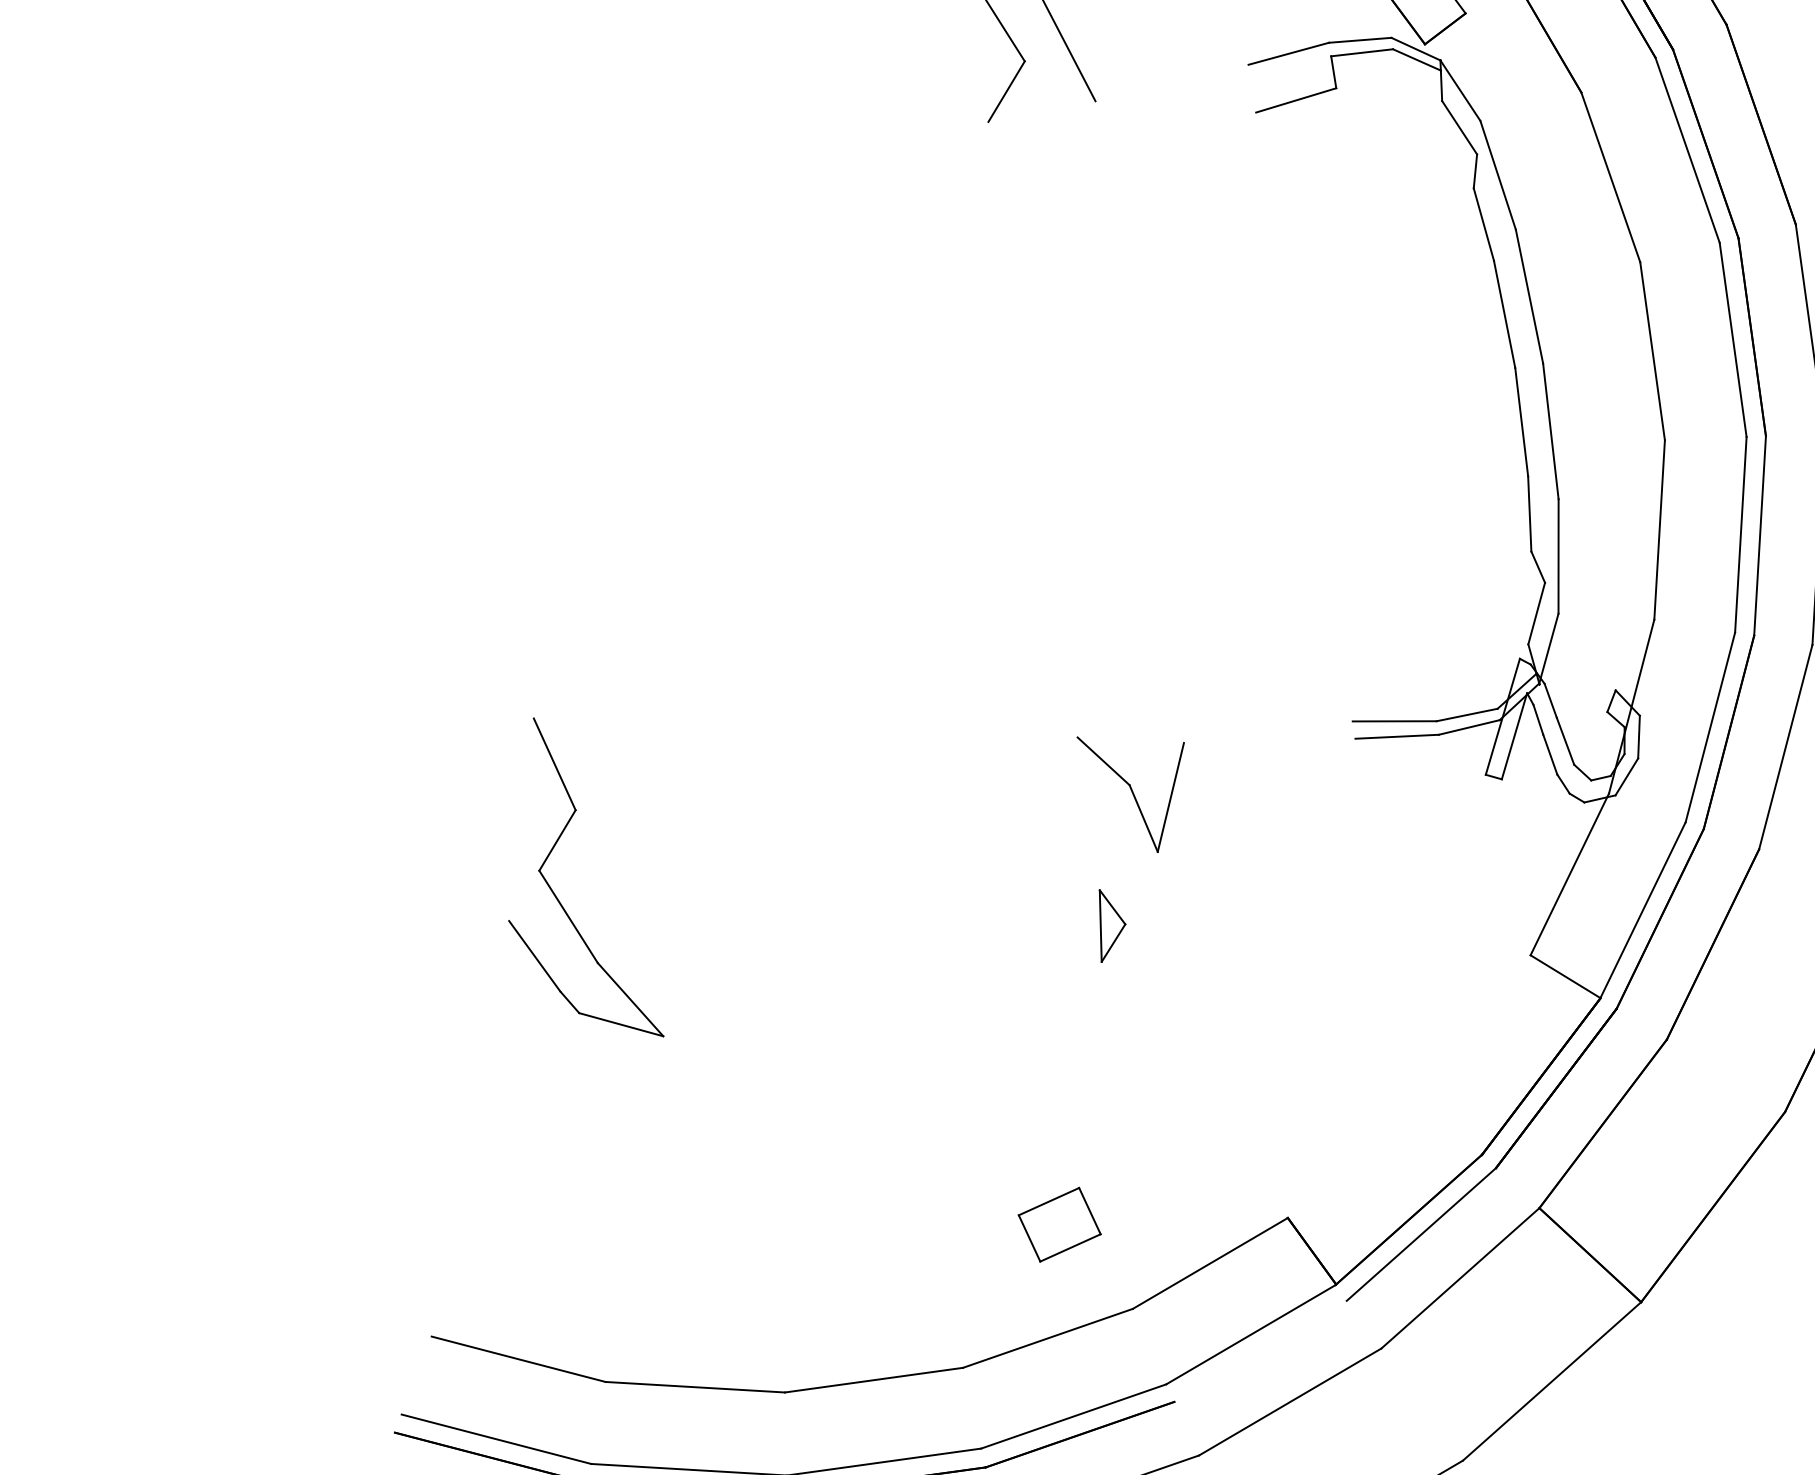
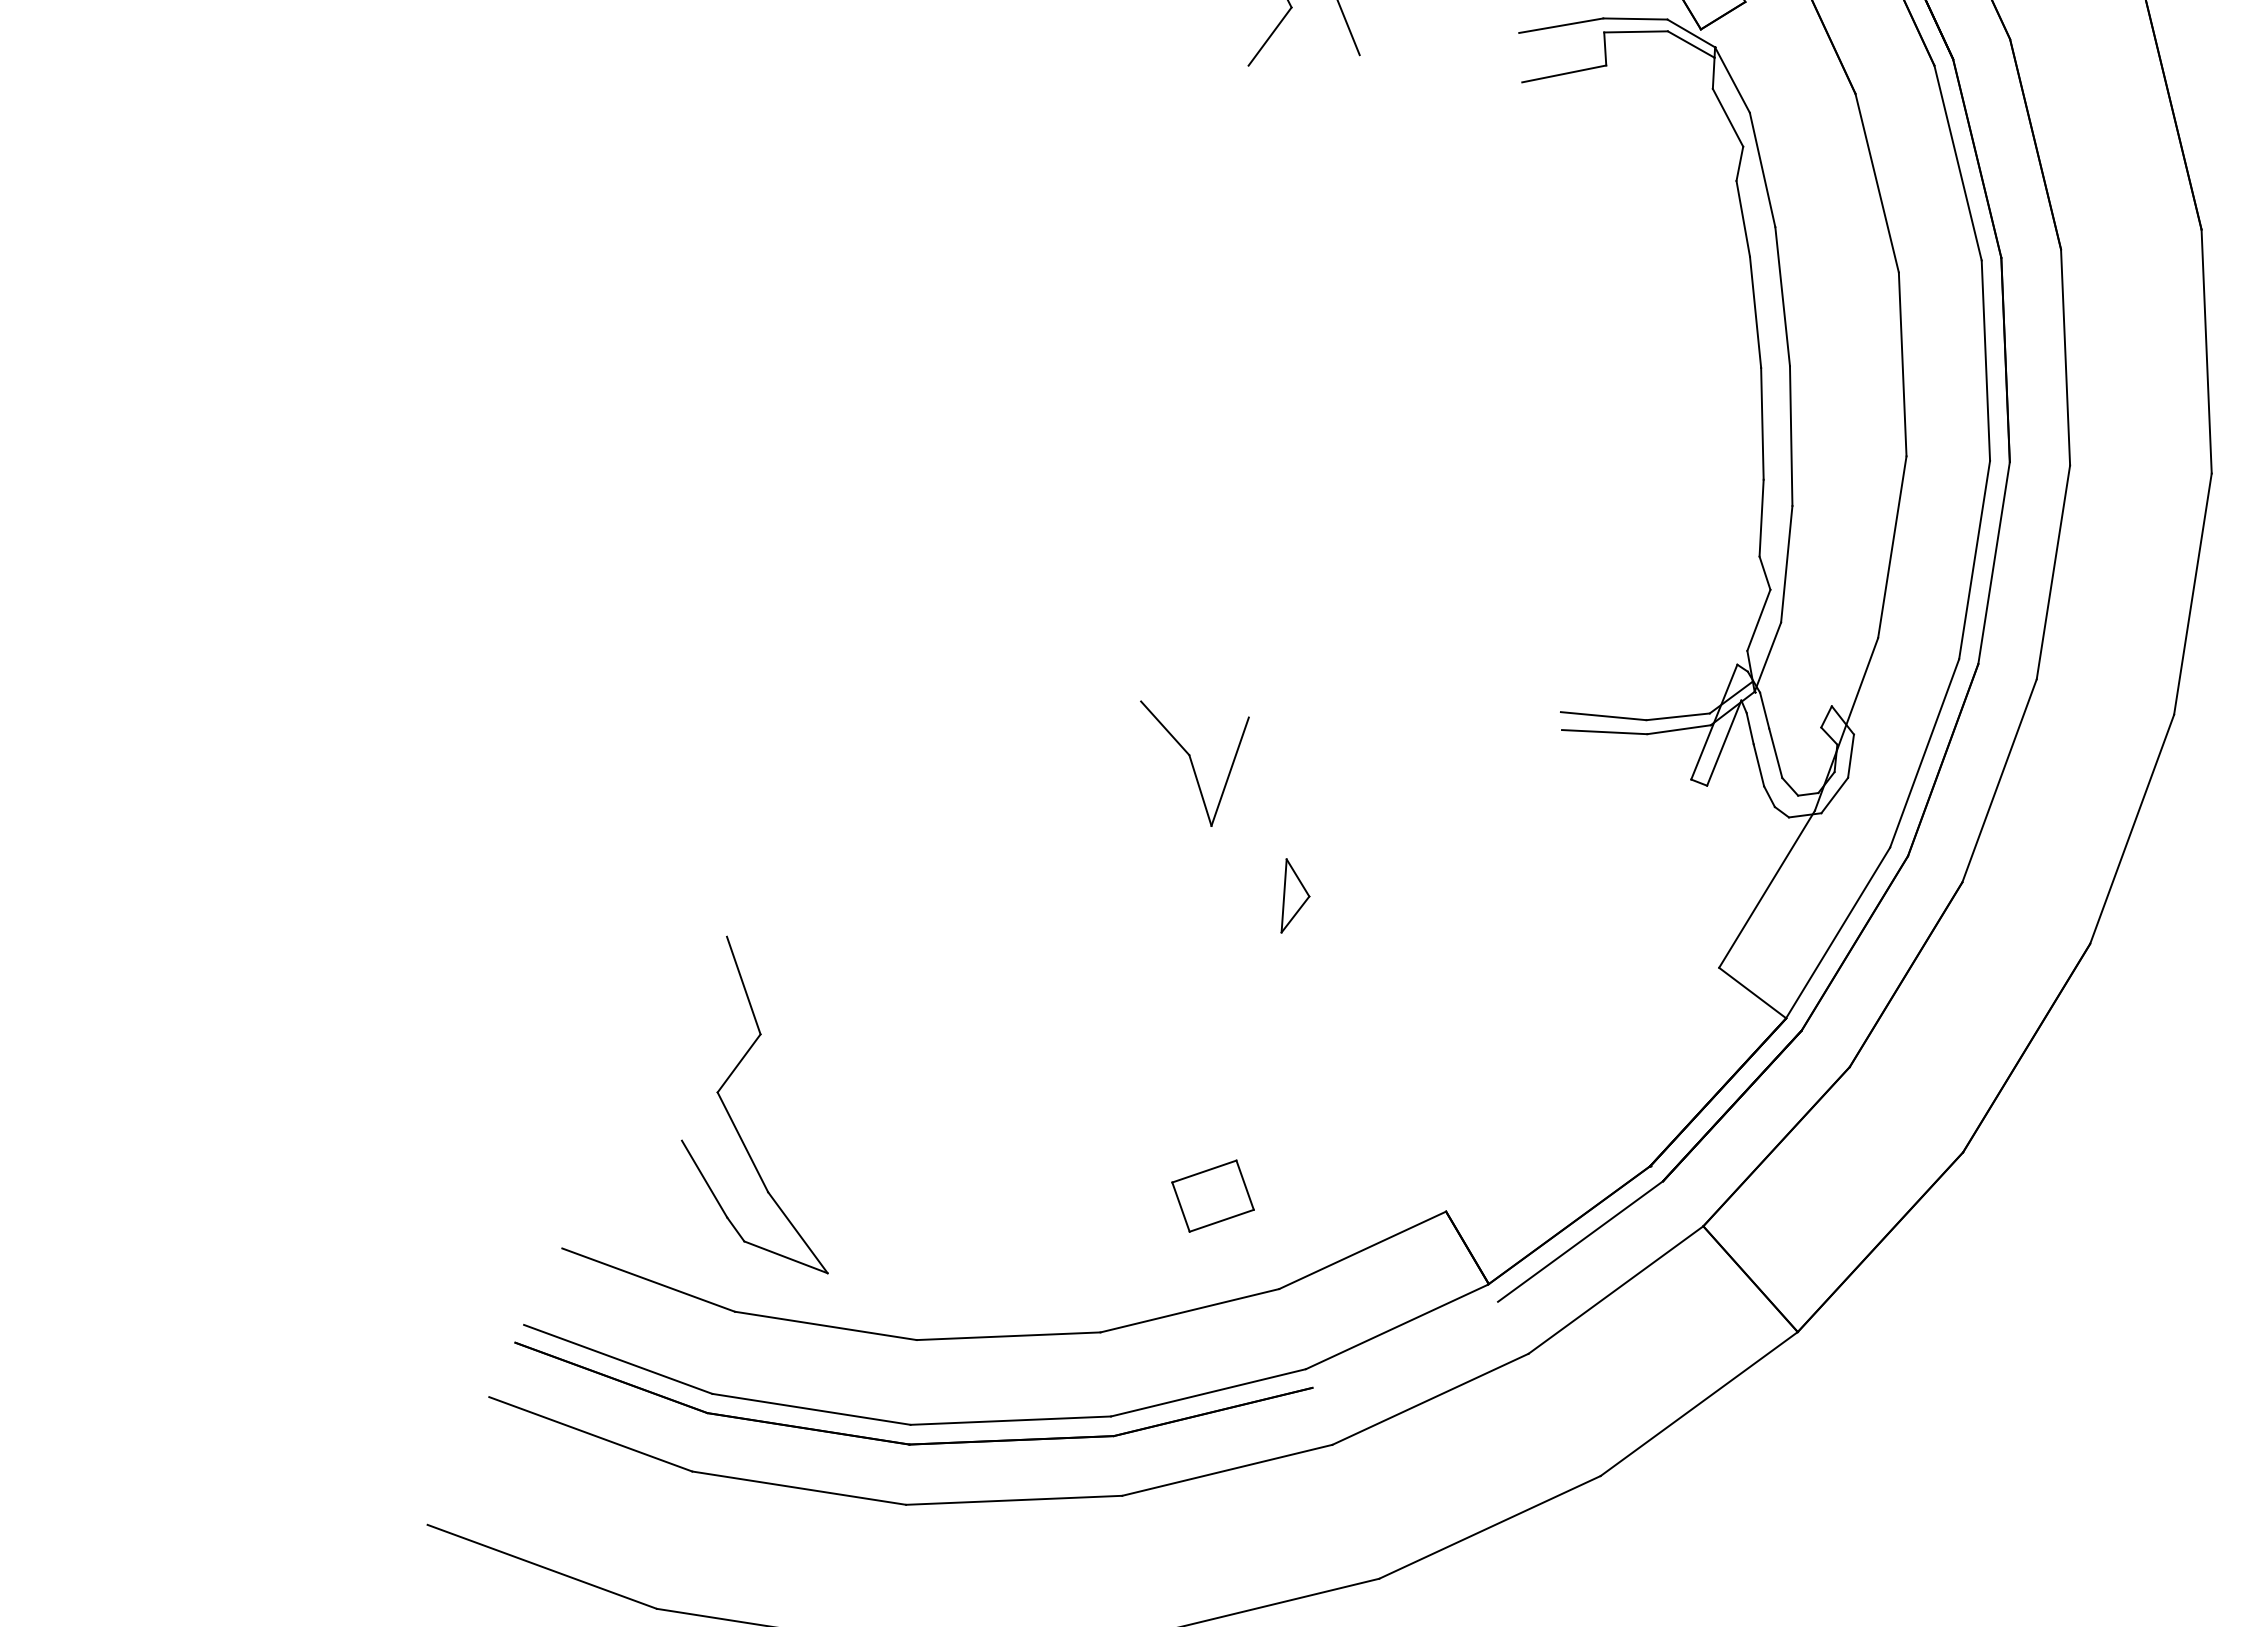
part: (1135, 792) -> (1194, 763), moved
part: (553, 891) -> (730, 1115), moved

